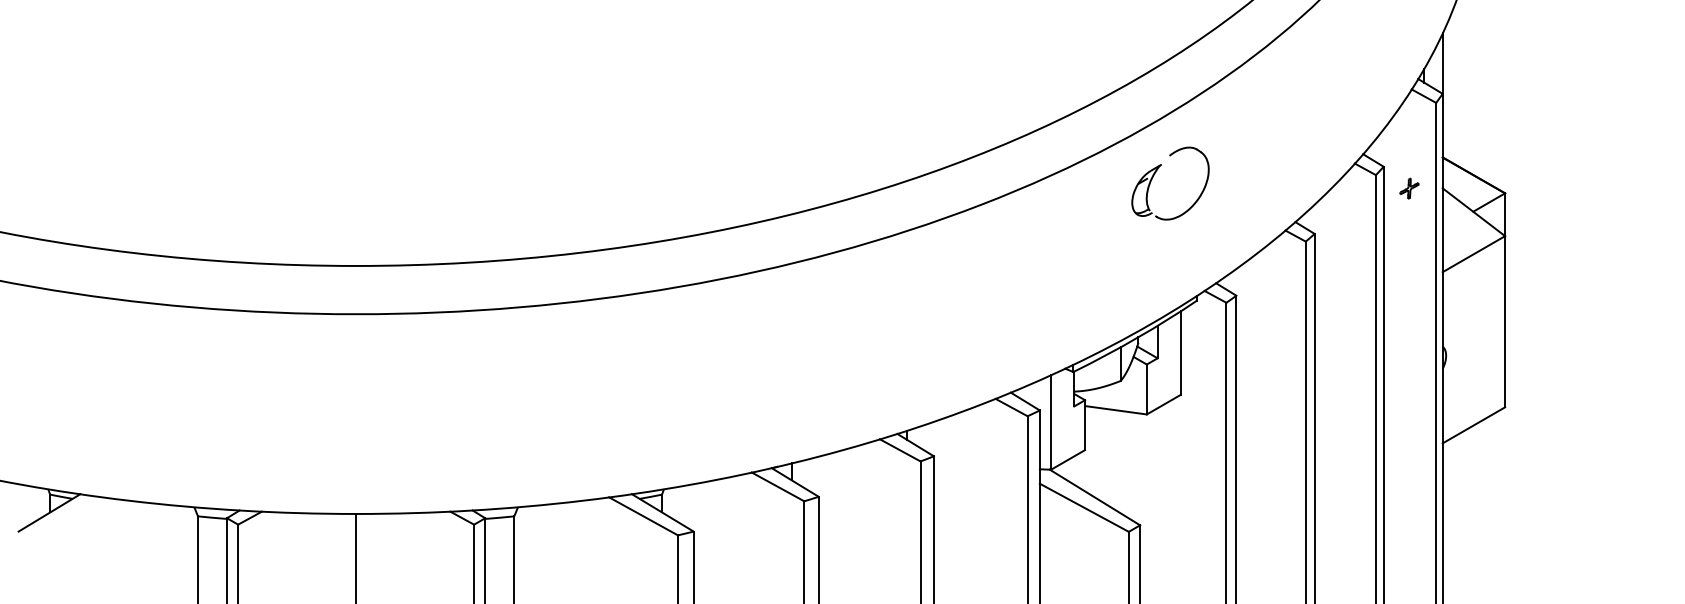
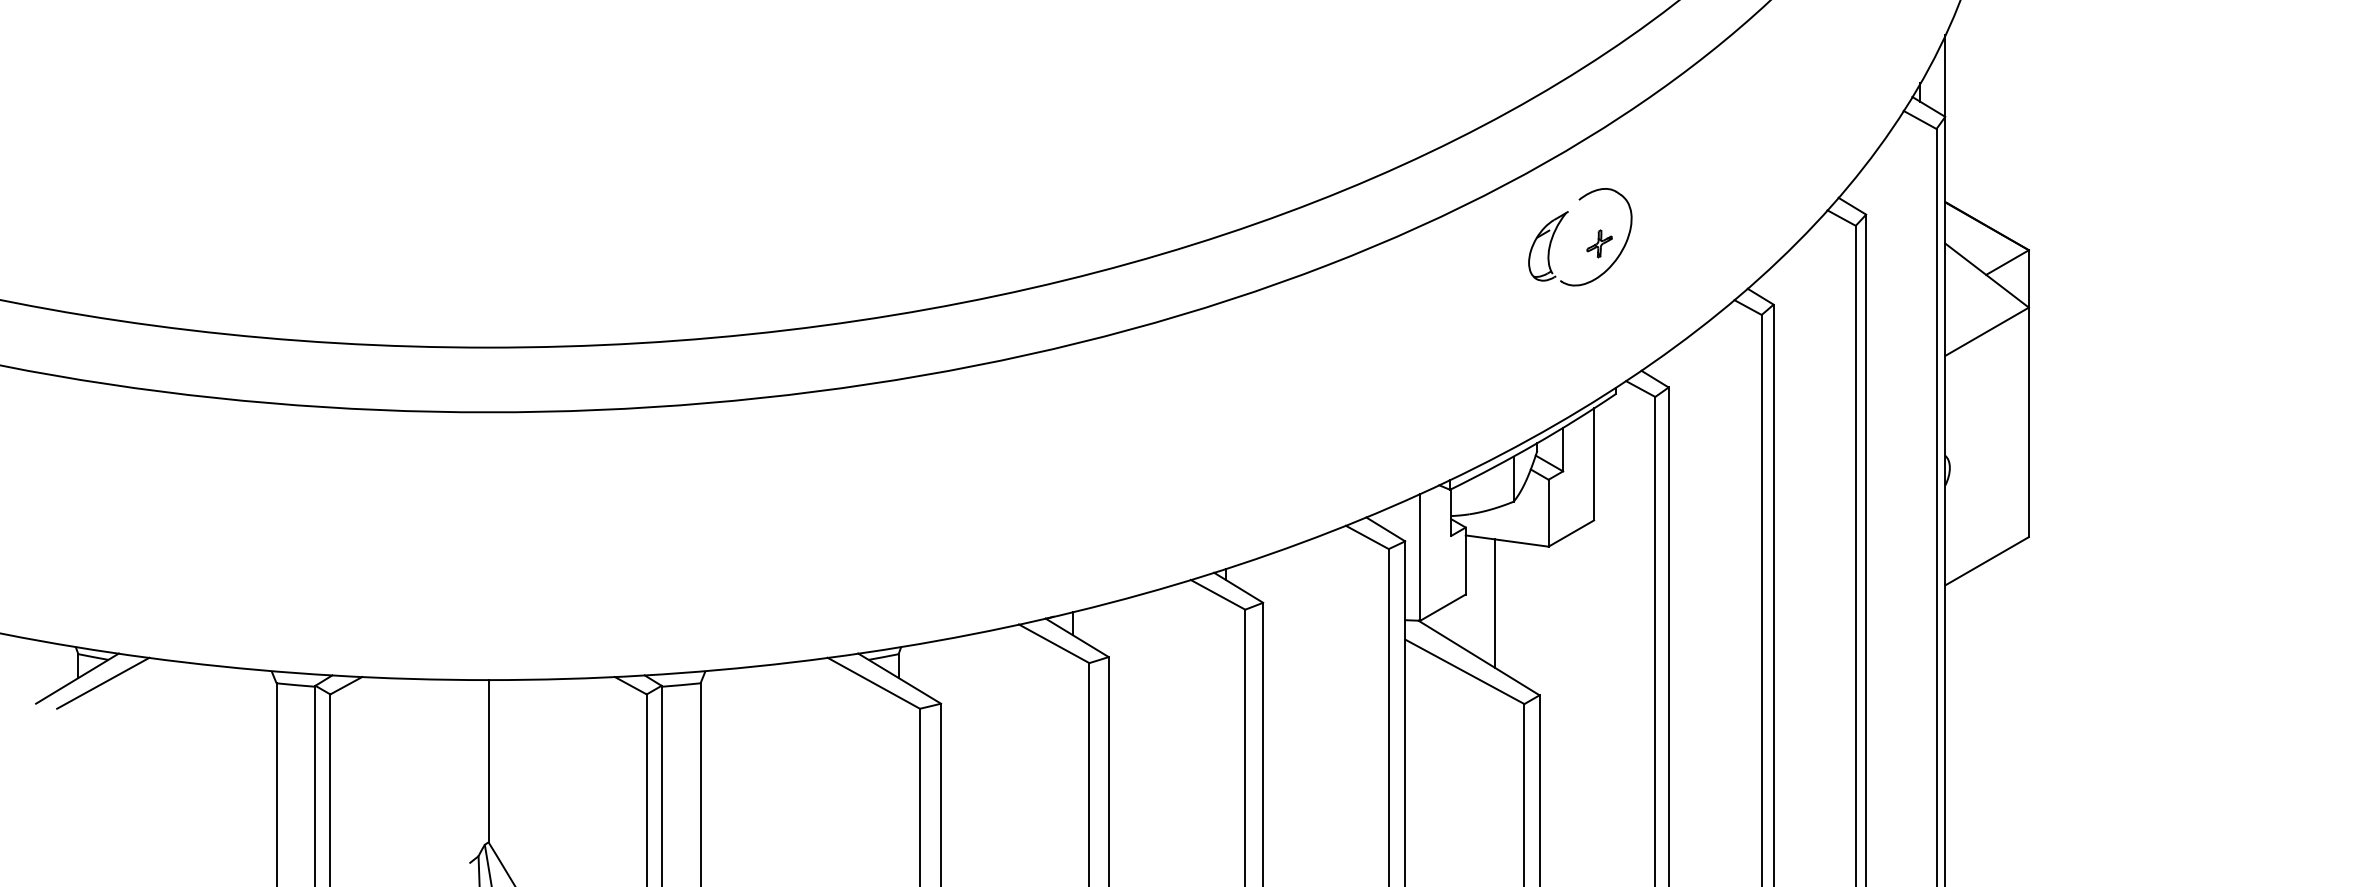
part: (1409, 188) -> (1599, 243), moved
line: (1107, 456) -> (1495, 603), added
line: (68, 515) -> (103, 682), added

